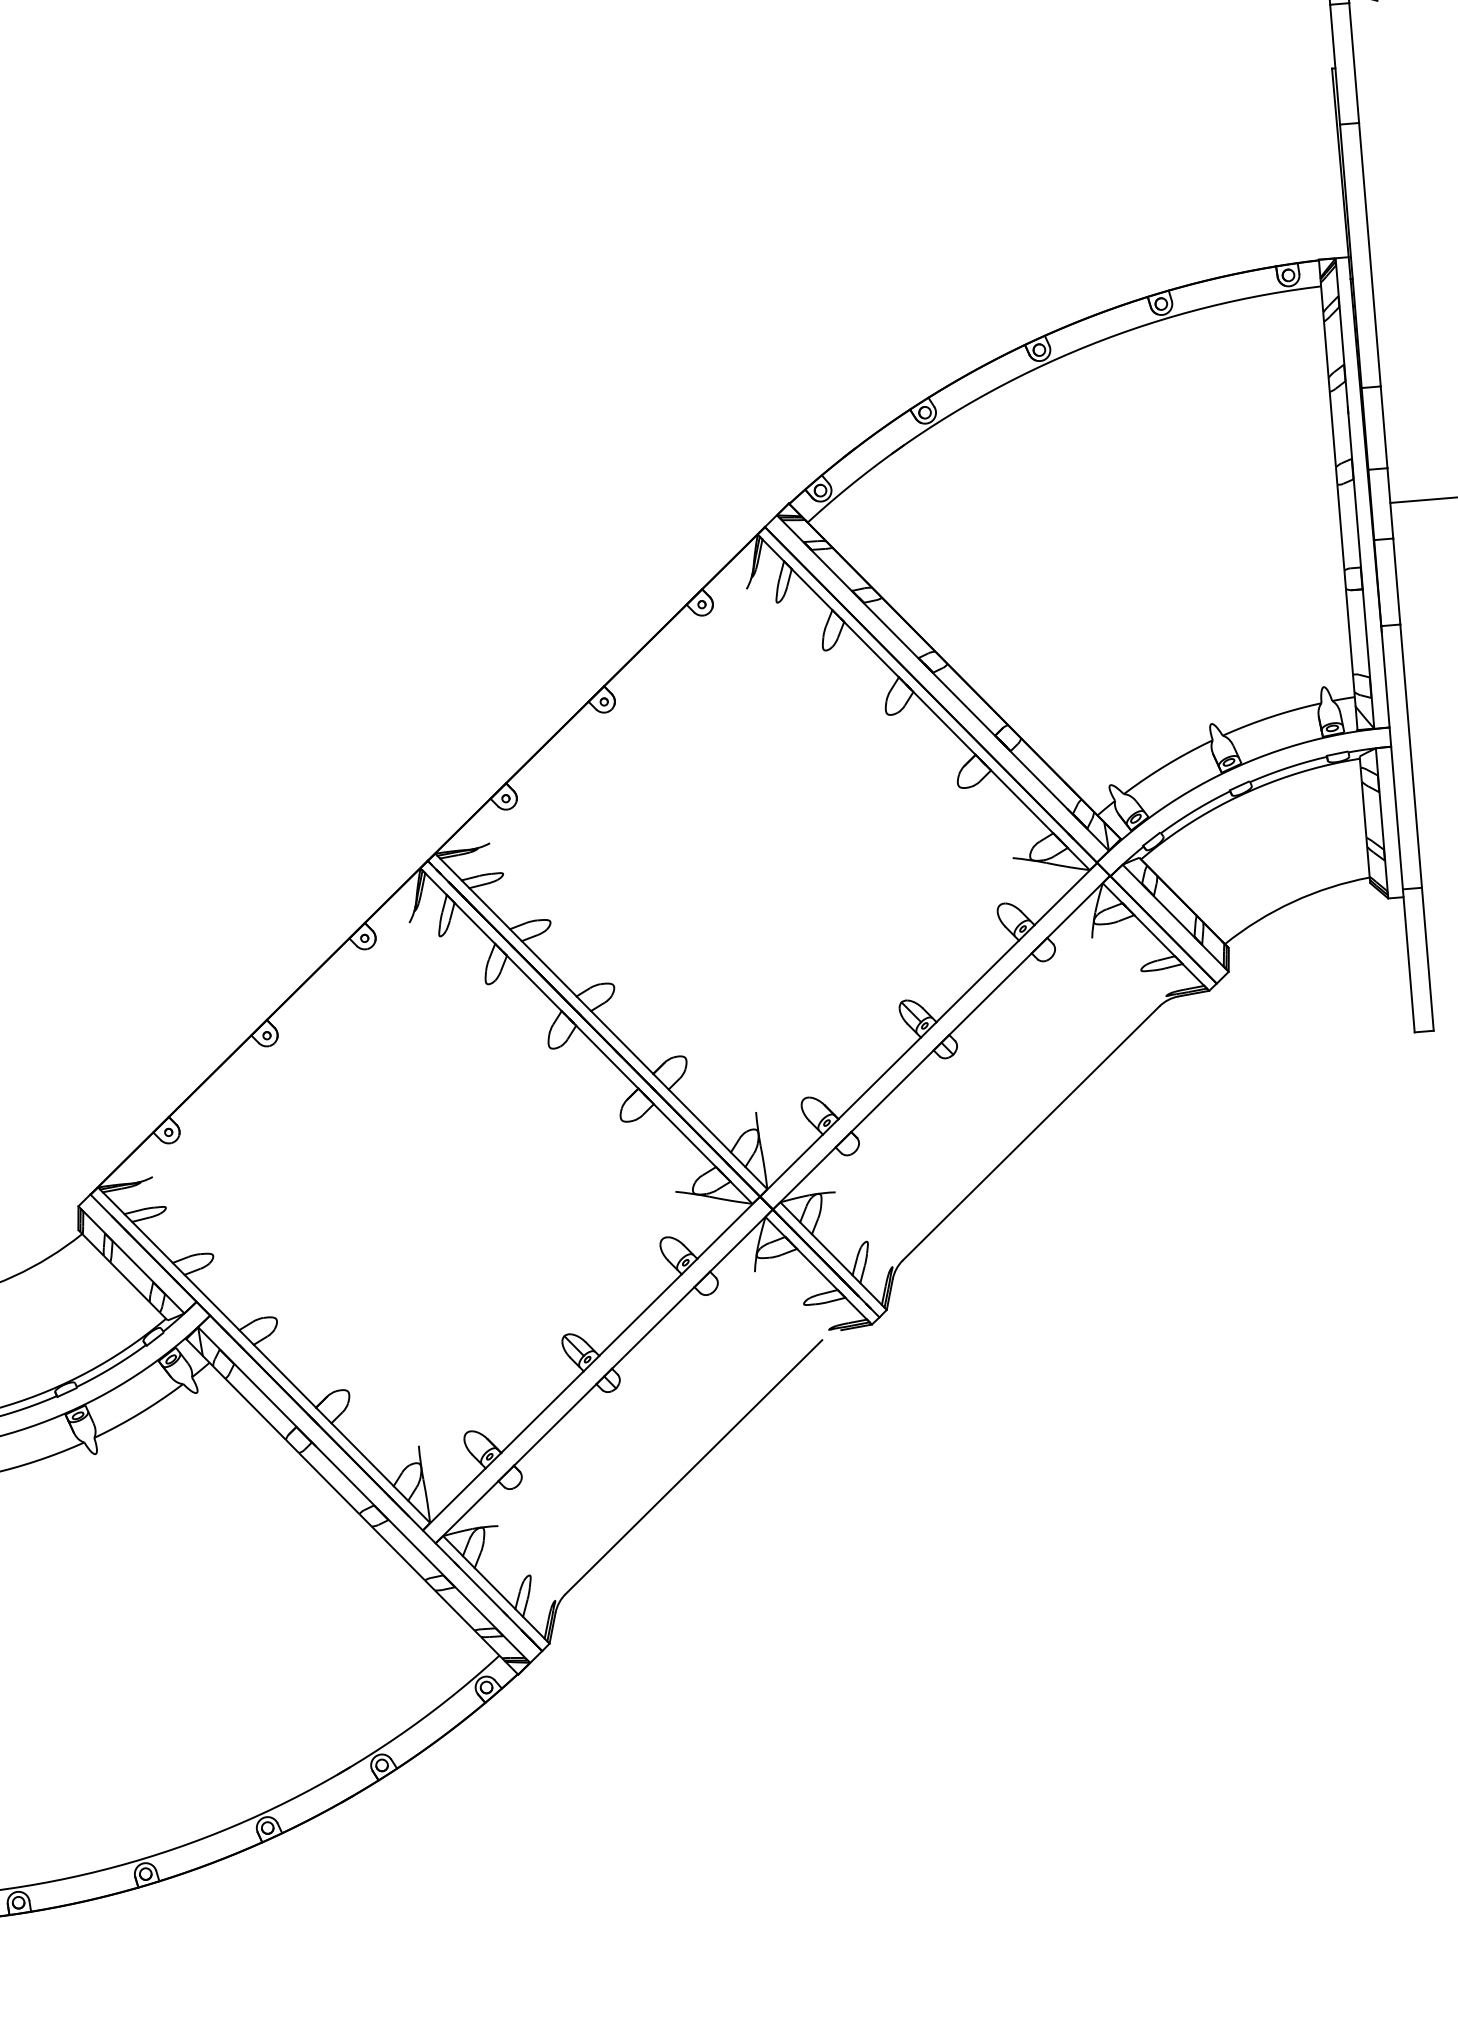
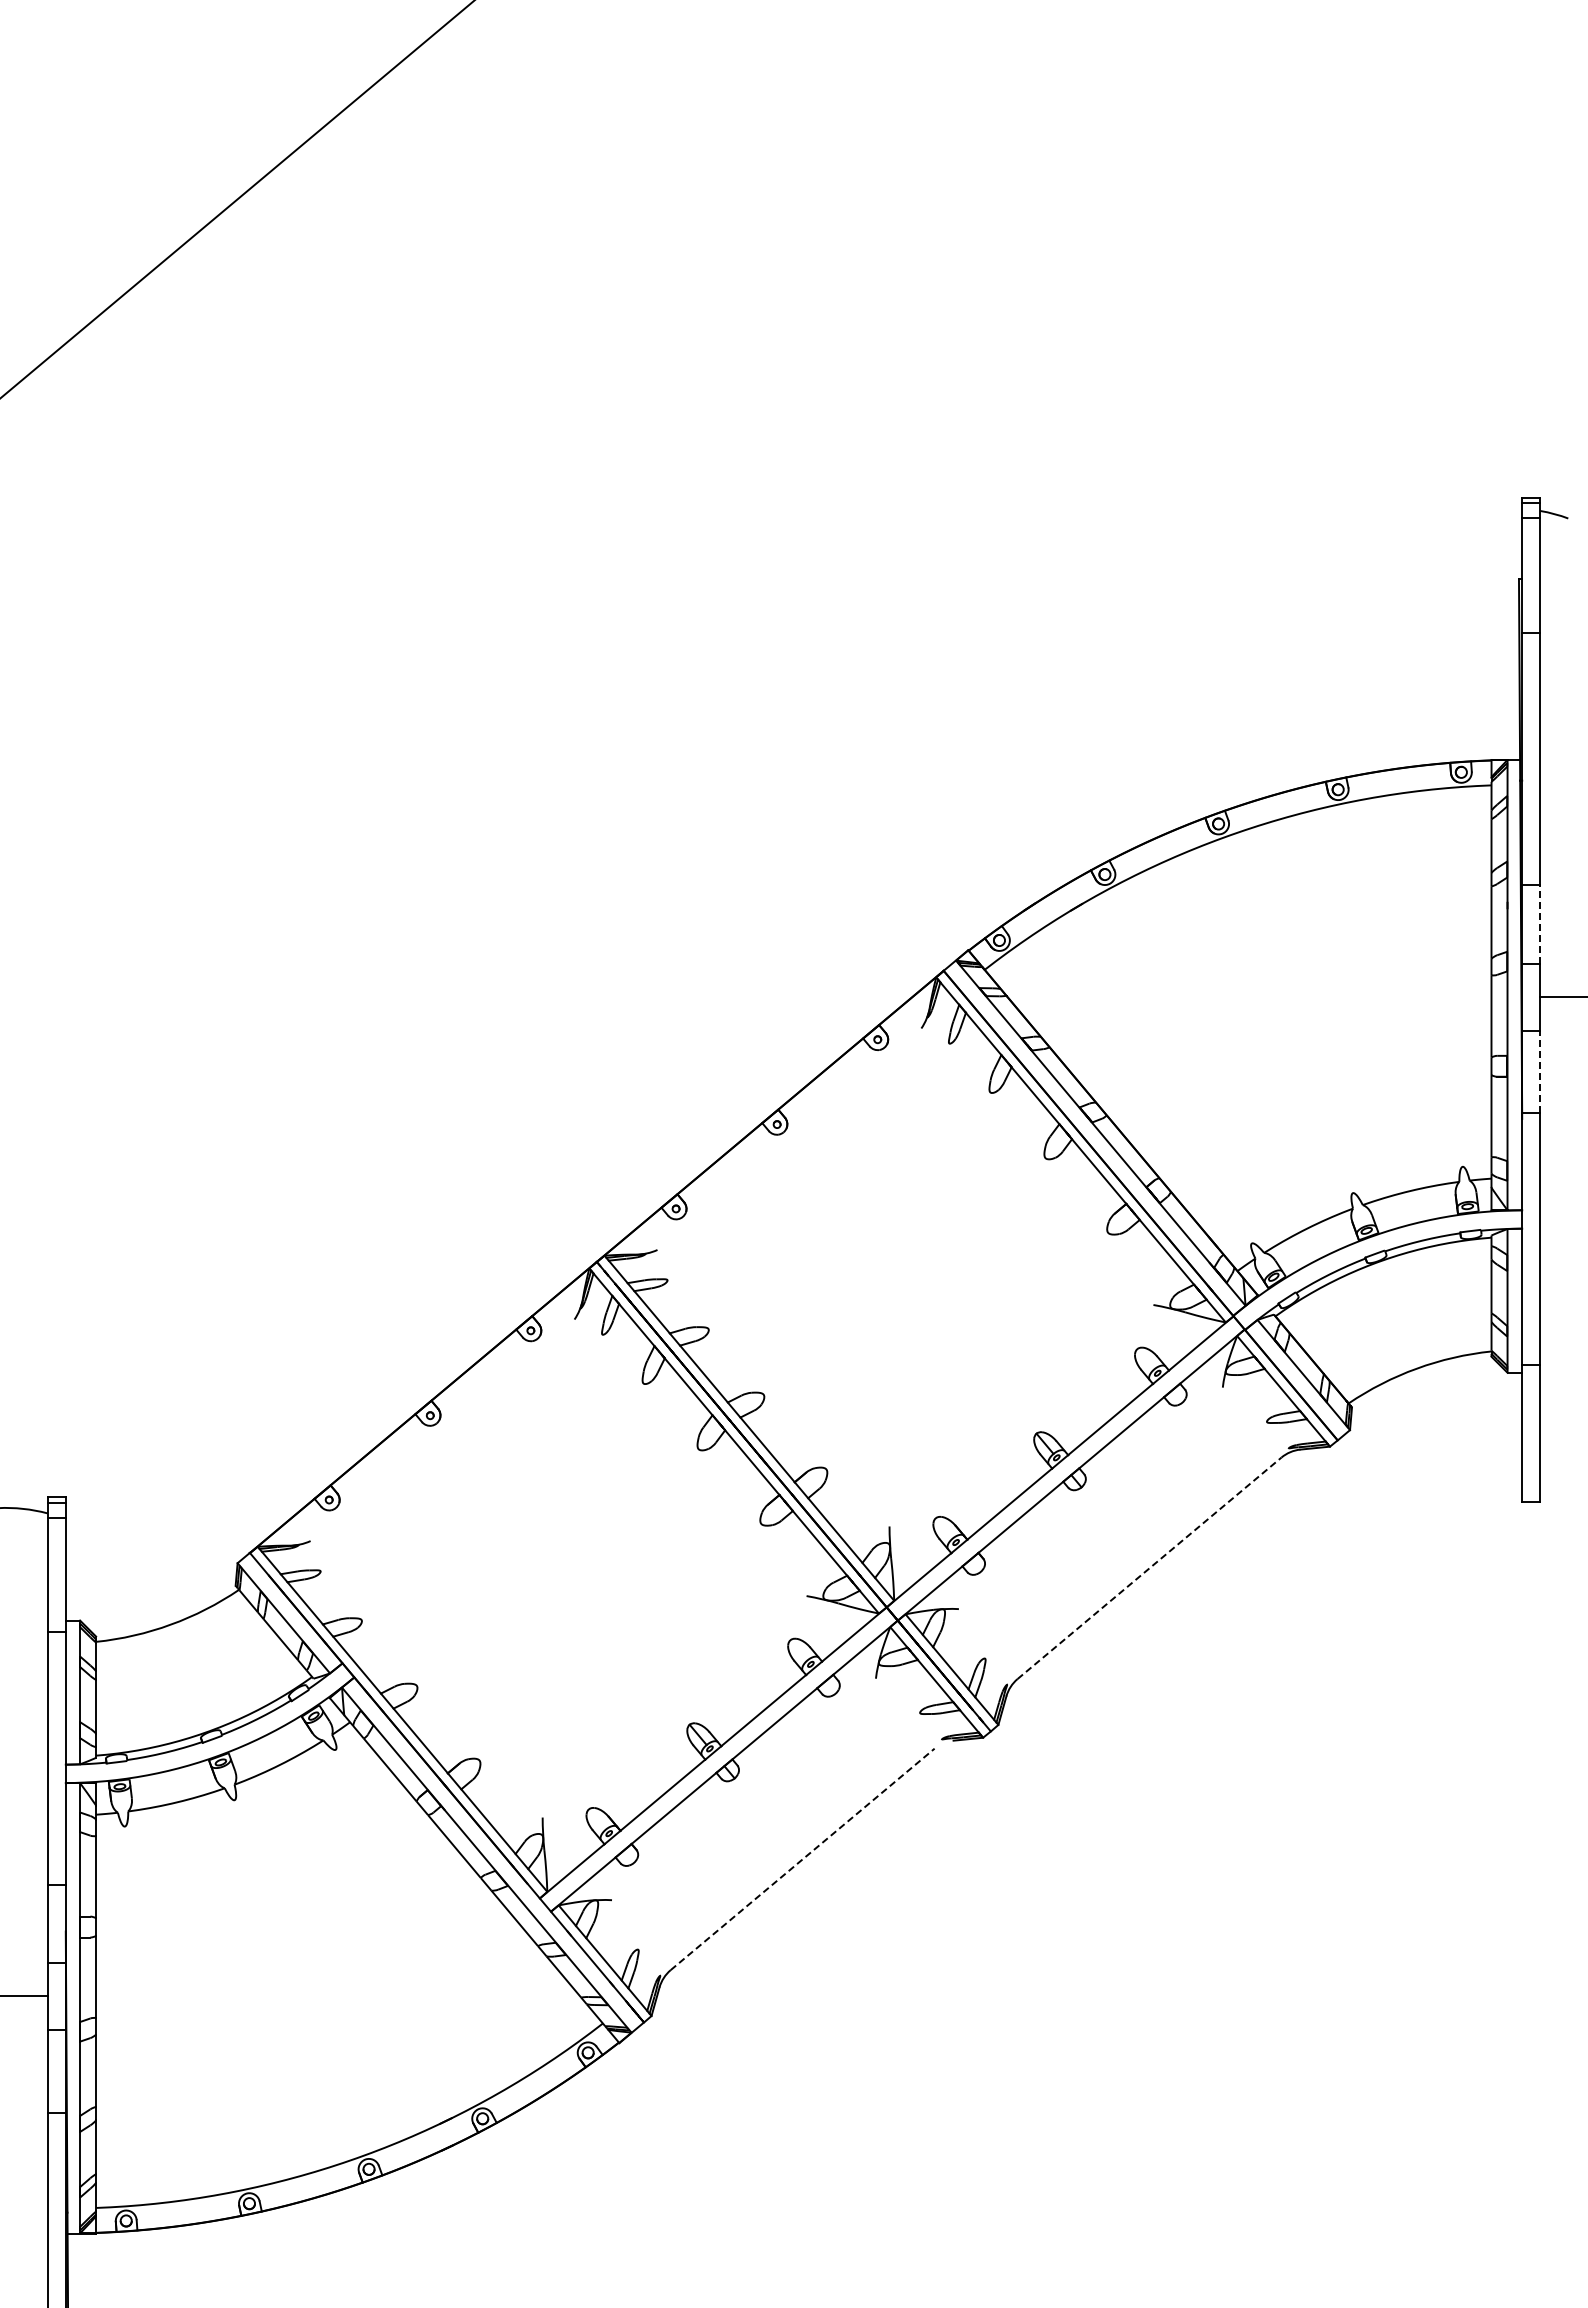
line: (1384, 426) -> (1540, 923), solid -> dashed
line: (1396, 580) -> (1540, 1071), solid -> dashed
line: (1031, 1133) -> (1149, 1568), solid -> dashed
line: (694, 1467) -> (803, 1859), solid -> dashed

